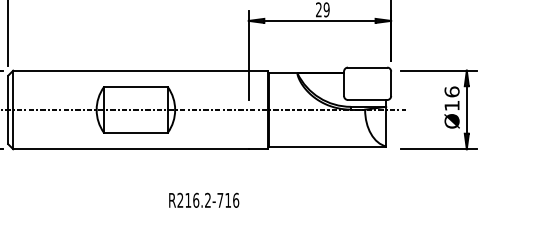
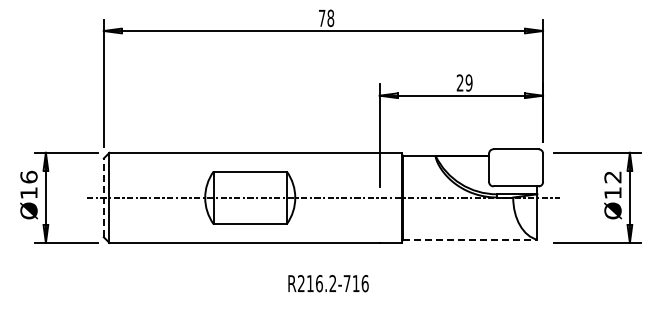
text: (451, 91) -> (612, 176), Ø16 -> Ø12
line: (8, 109) -> (103, 197), solid -> dashed
line: (327, 147) -> (470, 240), solid -> dashed
text: (204, 200) -> (328, 283), moved

